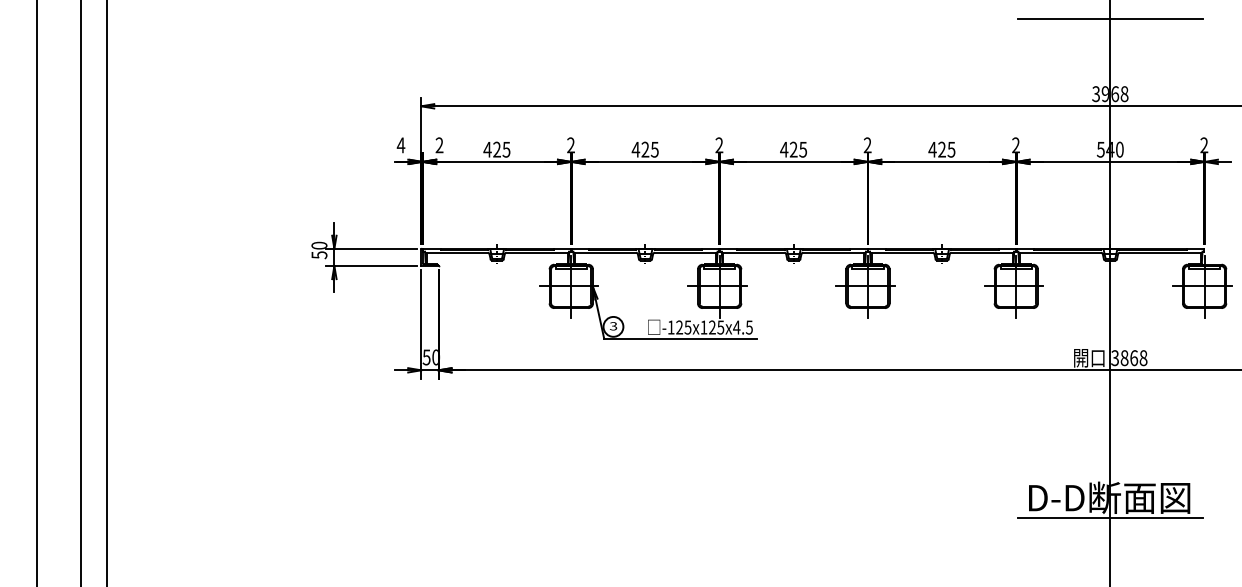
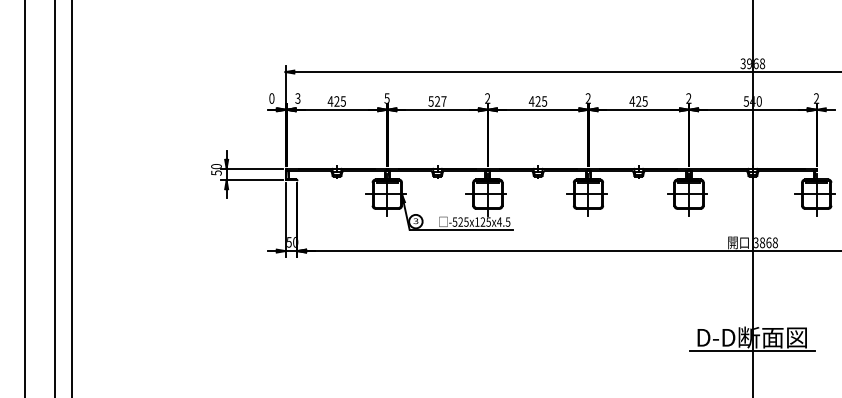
line: (1109, 19) -> (752, 13), removed
text: (400, 145) -> (271, 98), 4 -> 0
text: (438, 145) -> (297, 98), 2 -> 3
text: (570, 145) -> (386, 98), 2 -> 5
text: (645, 149) -> (437, 101), 425 -> 527
text: (670, 326) -> (454, 221), -125x125x4.5 -> -525x125x4.5

